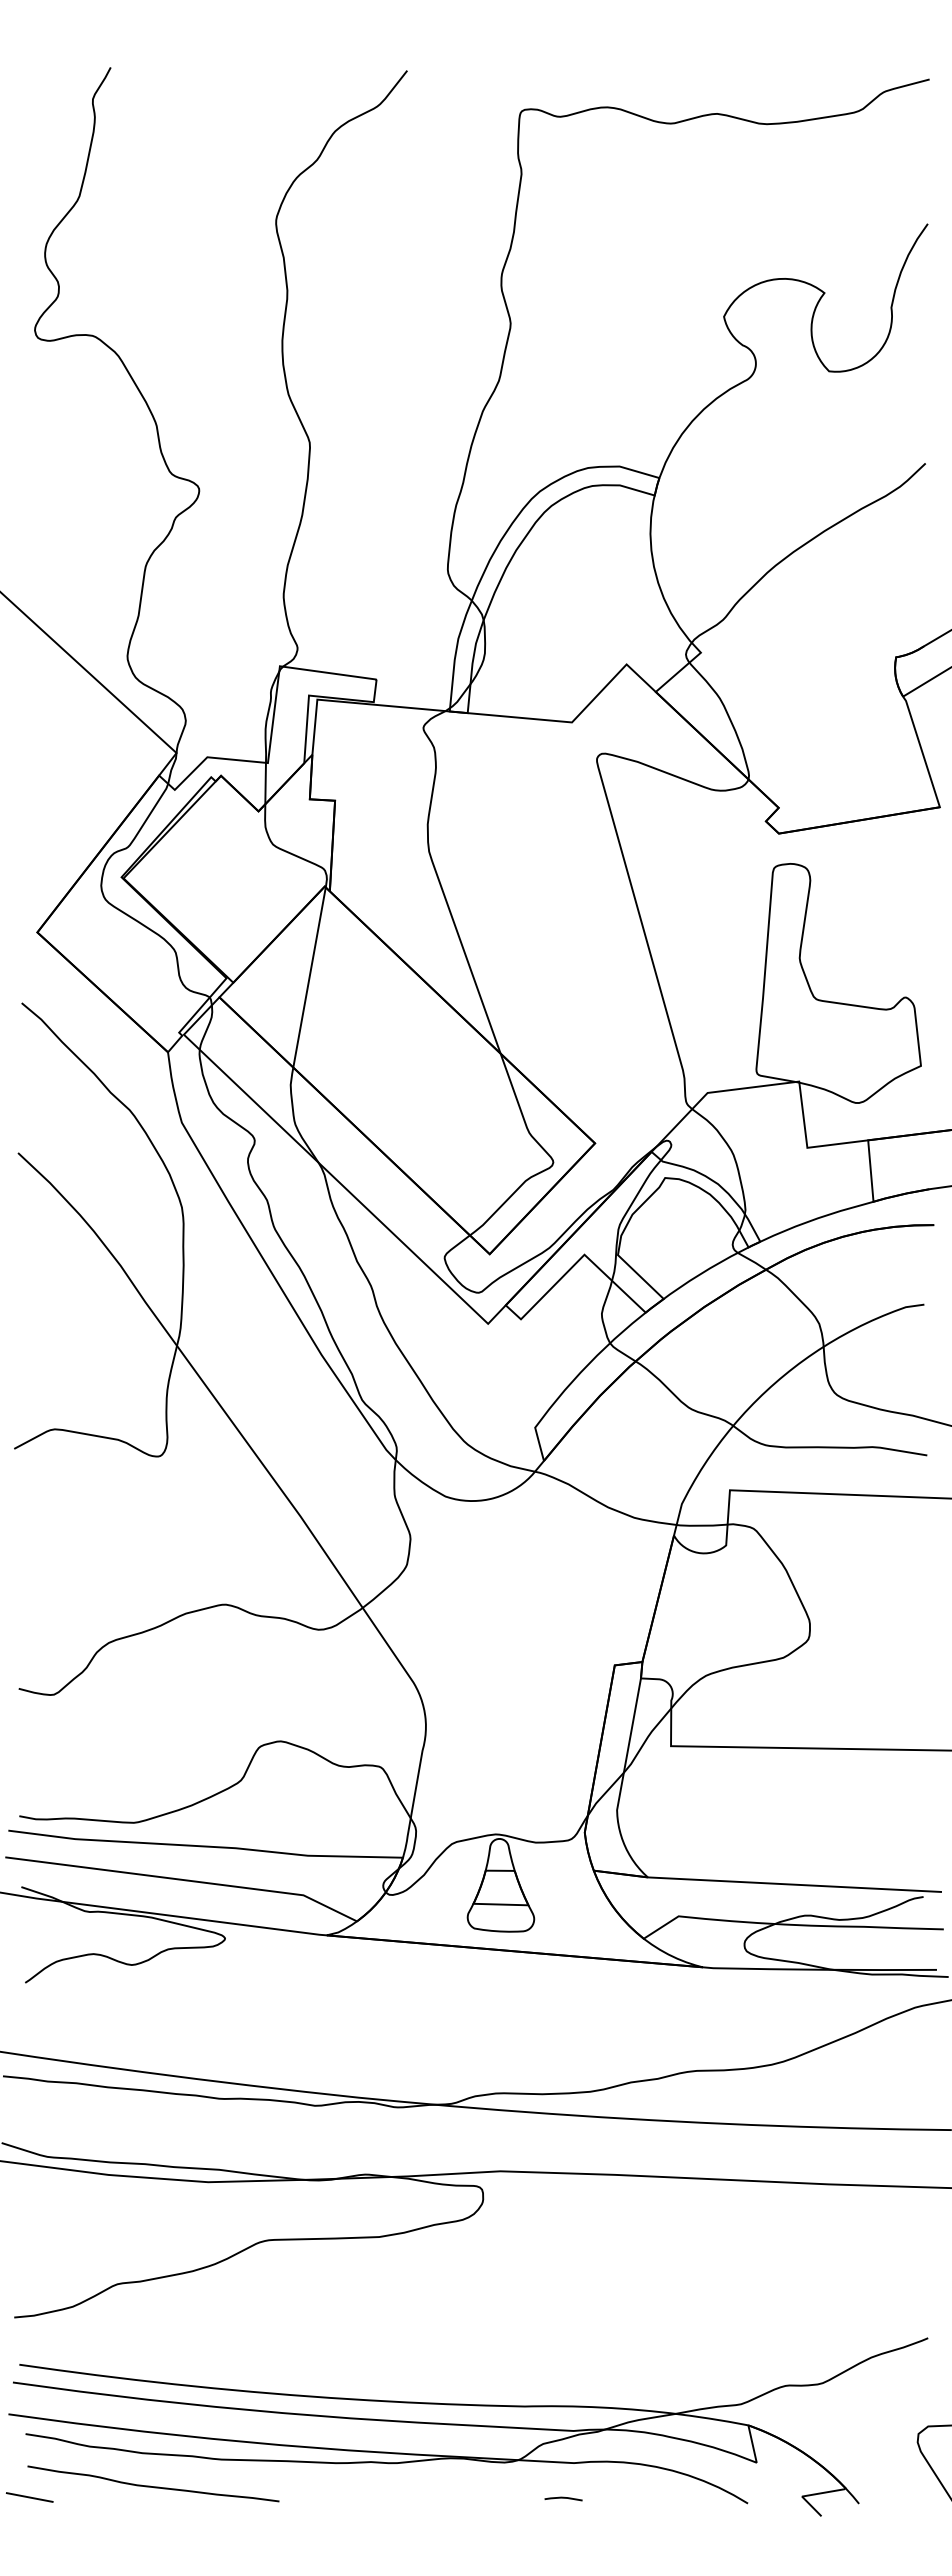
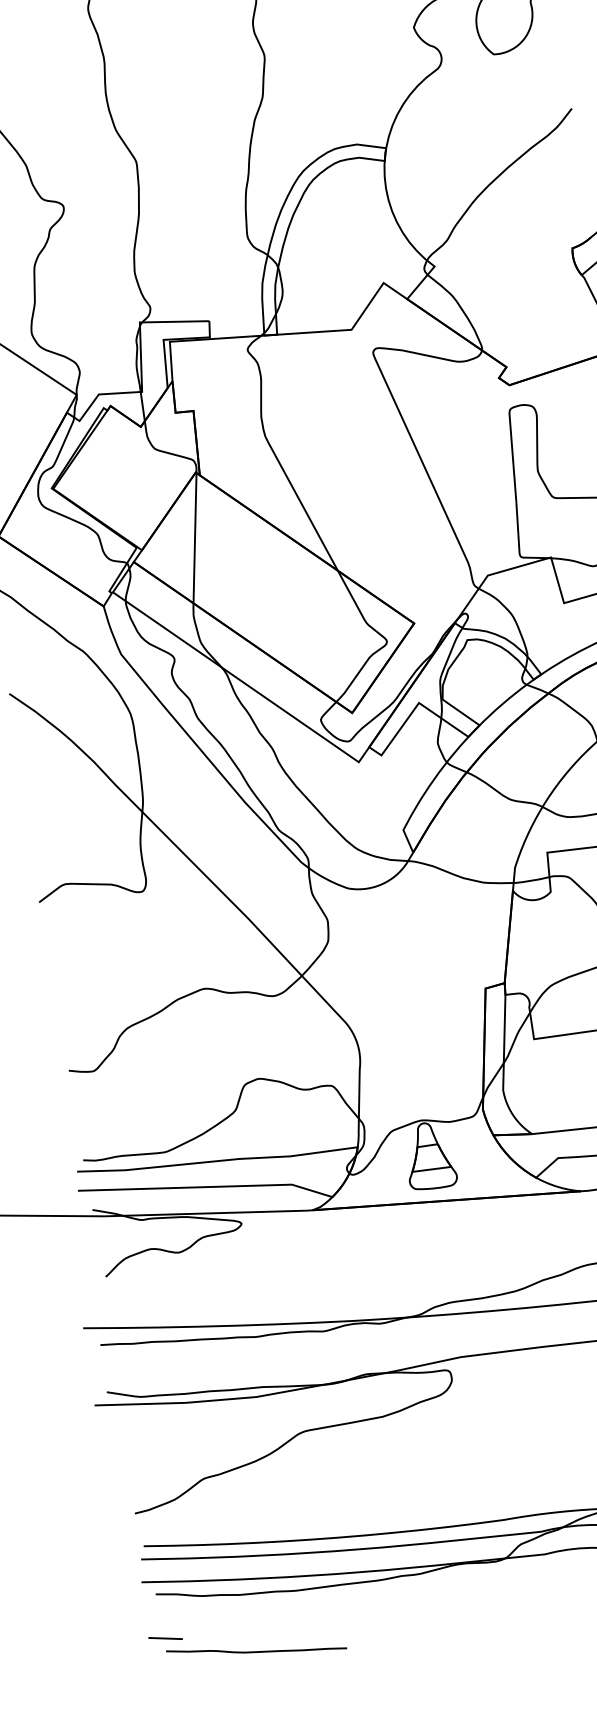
curve: (153, 2486) -> (256, 1651), moved
line: (563, 2498) -> (541, 1580), removed

